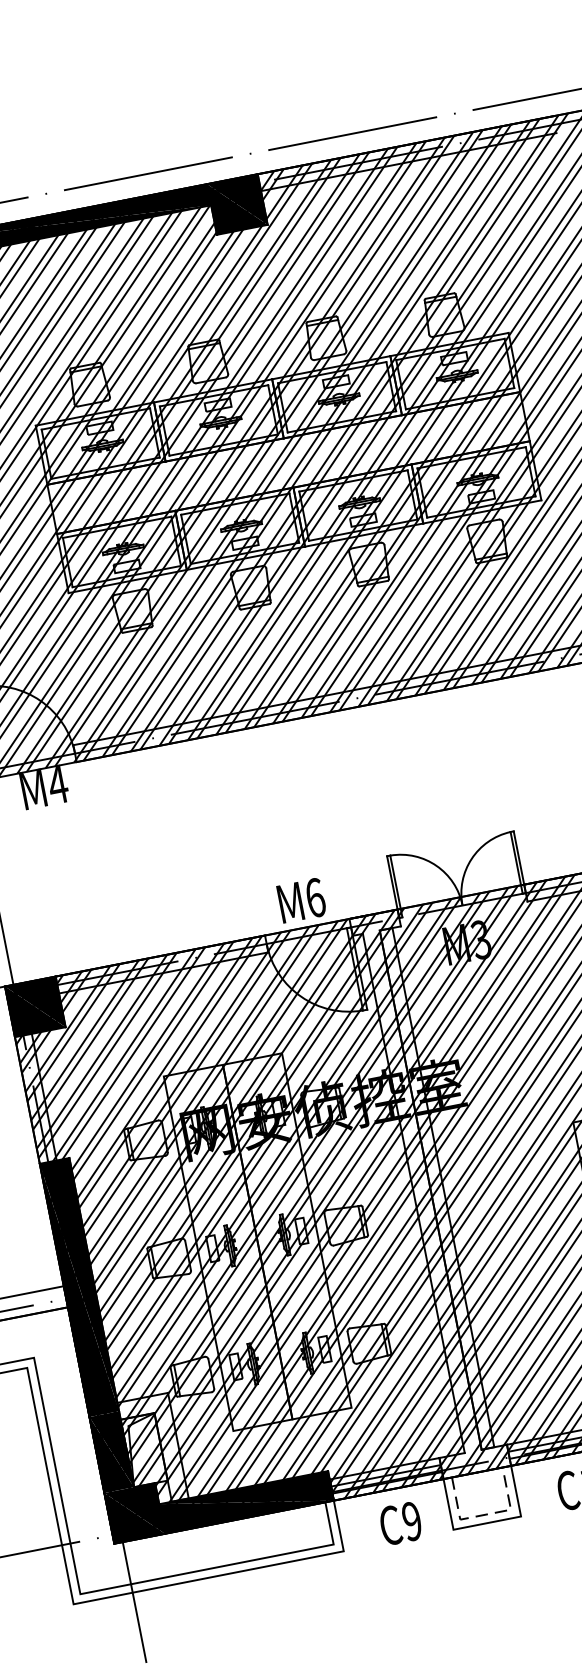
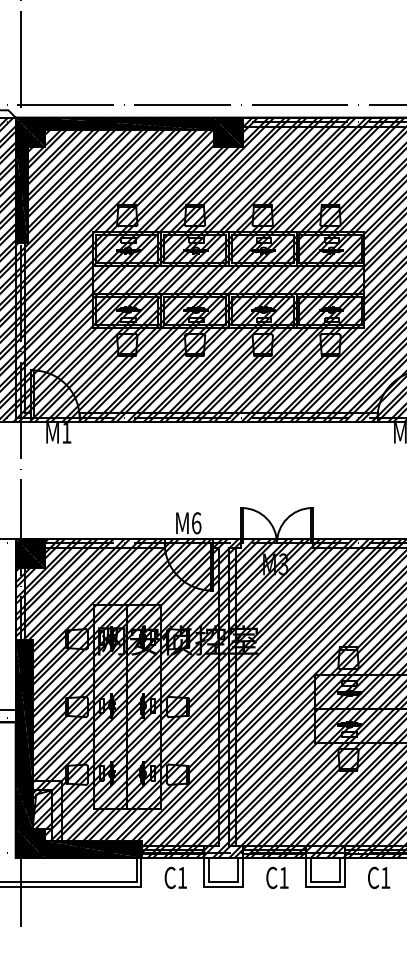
text: (57, 785) -> (66, 433), M4 -> M1
line: (485, 1515) -> (223, 882), dashed -> solid
text: (412, 1520) -> (182, 877), C9 -> C1

